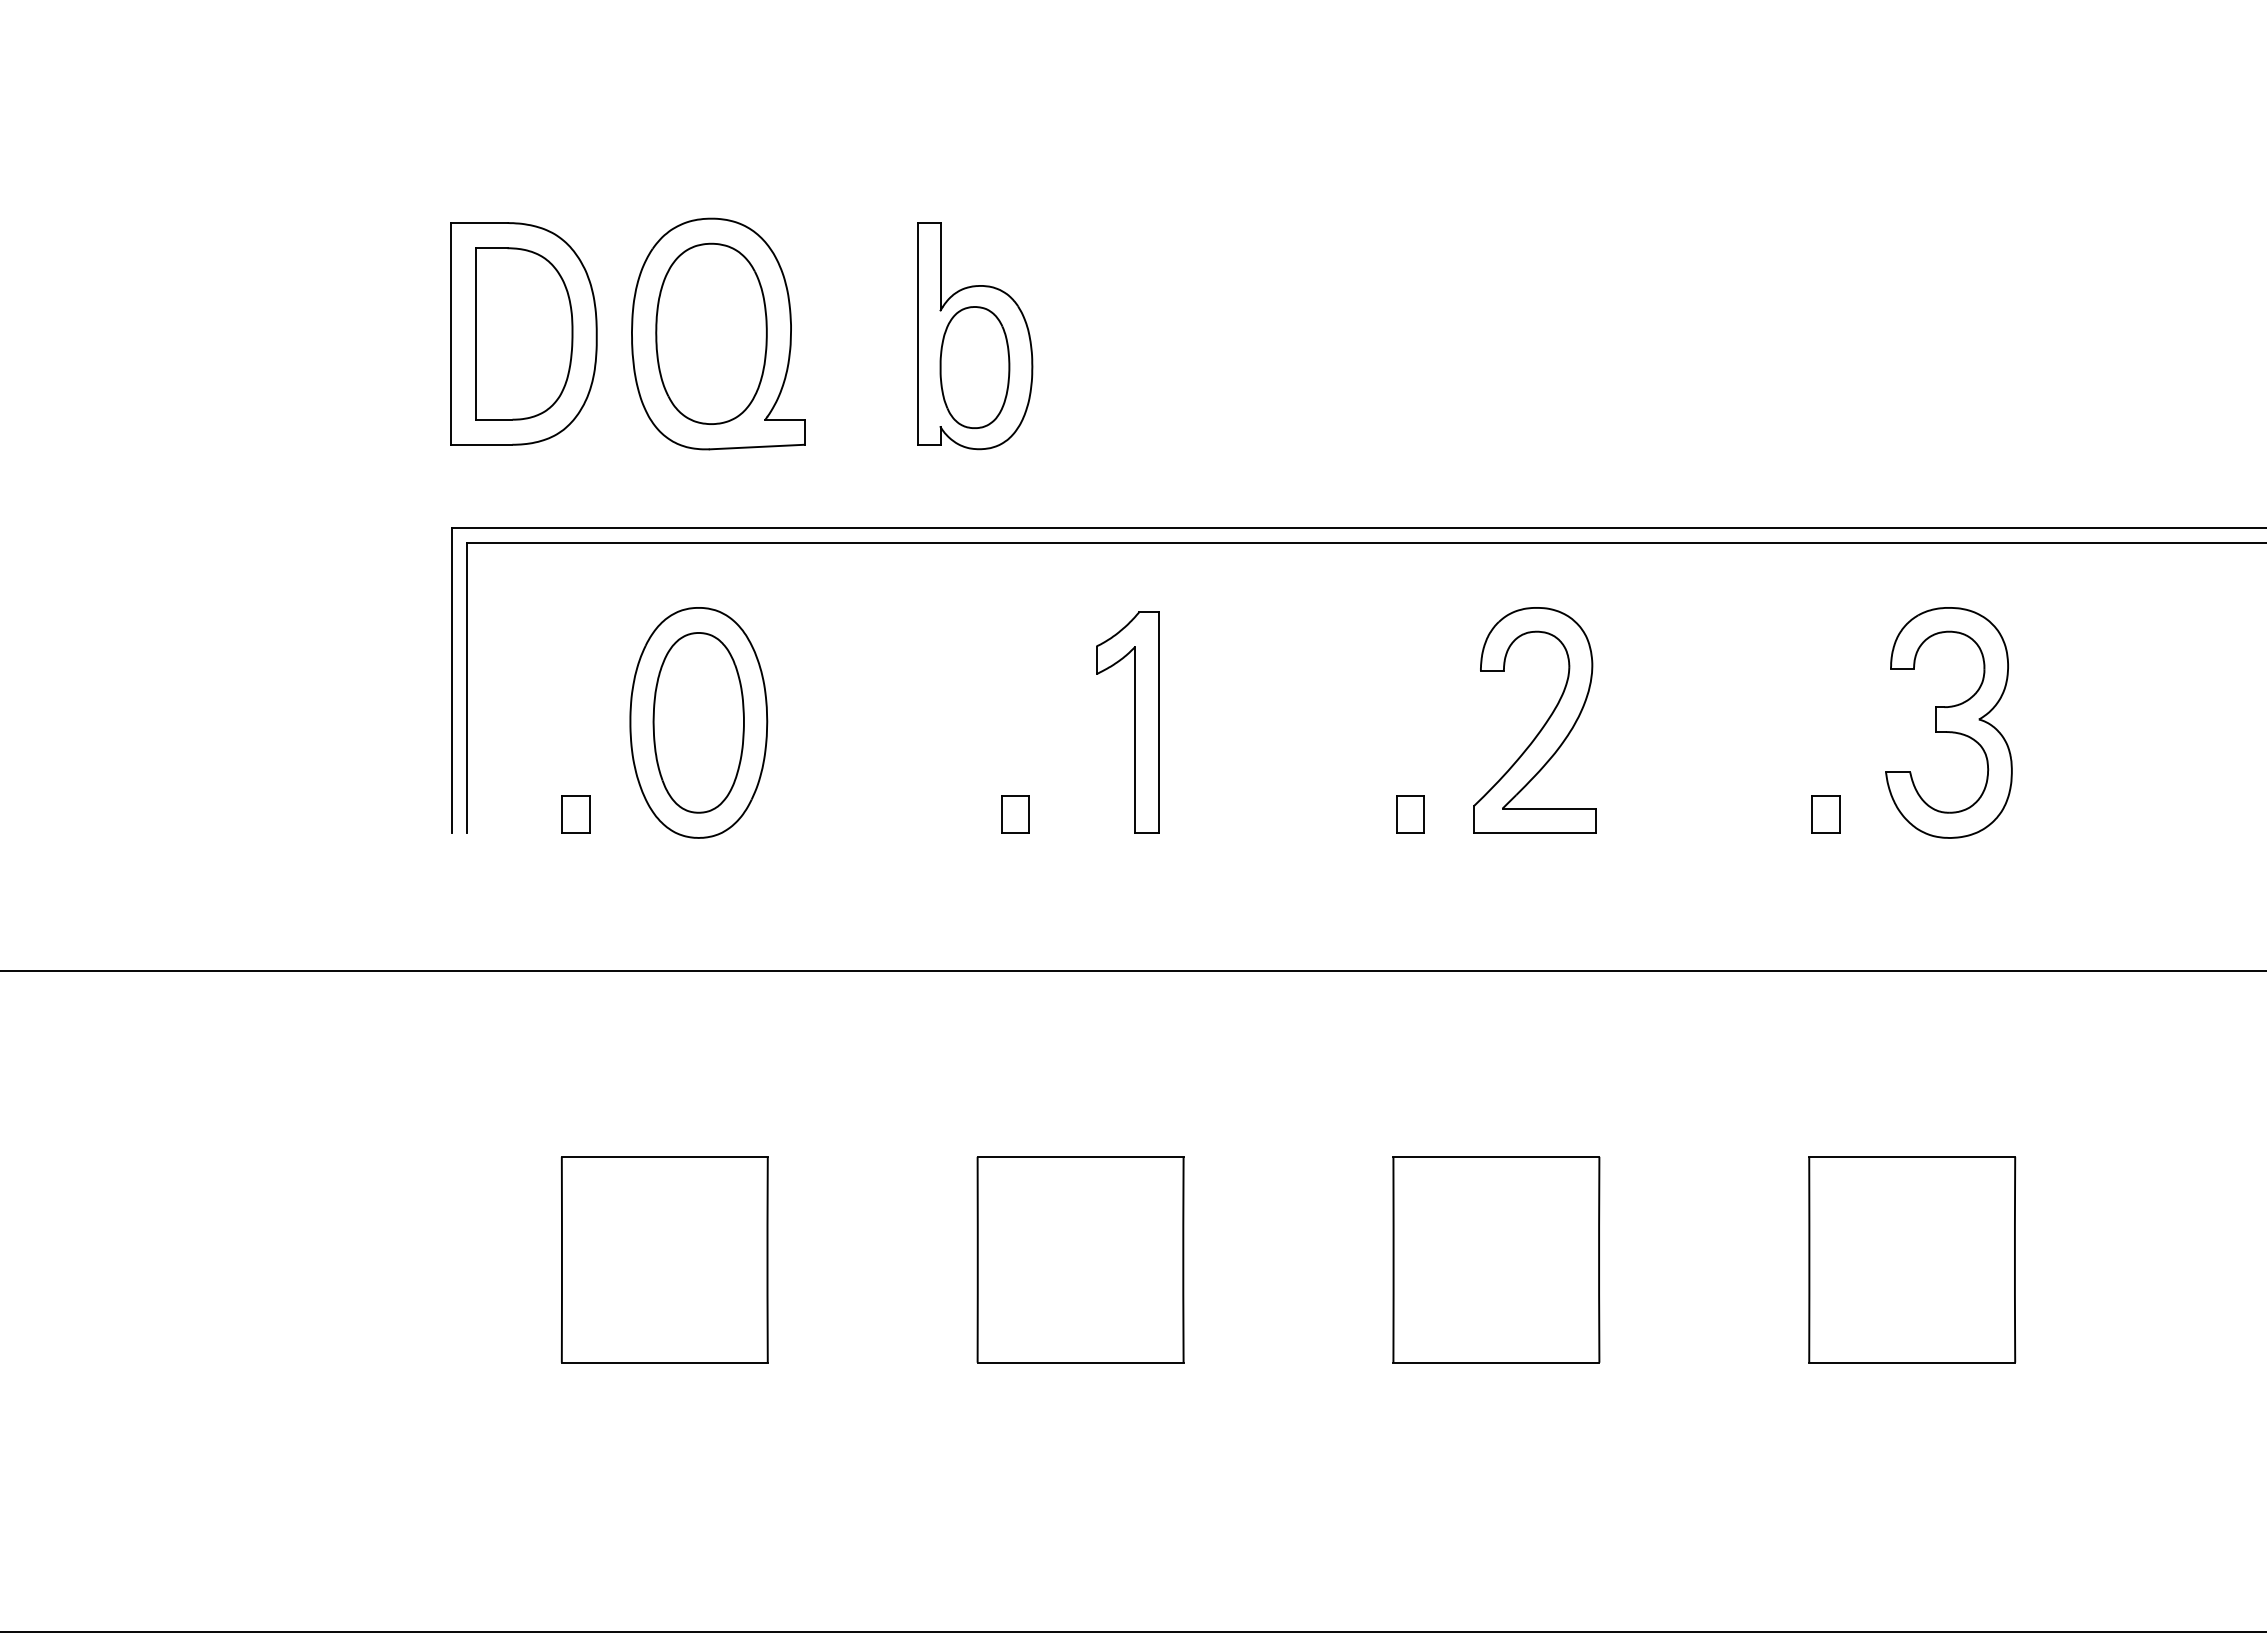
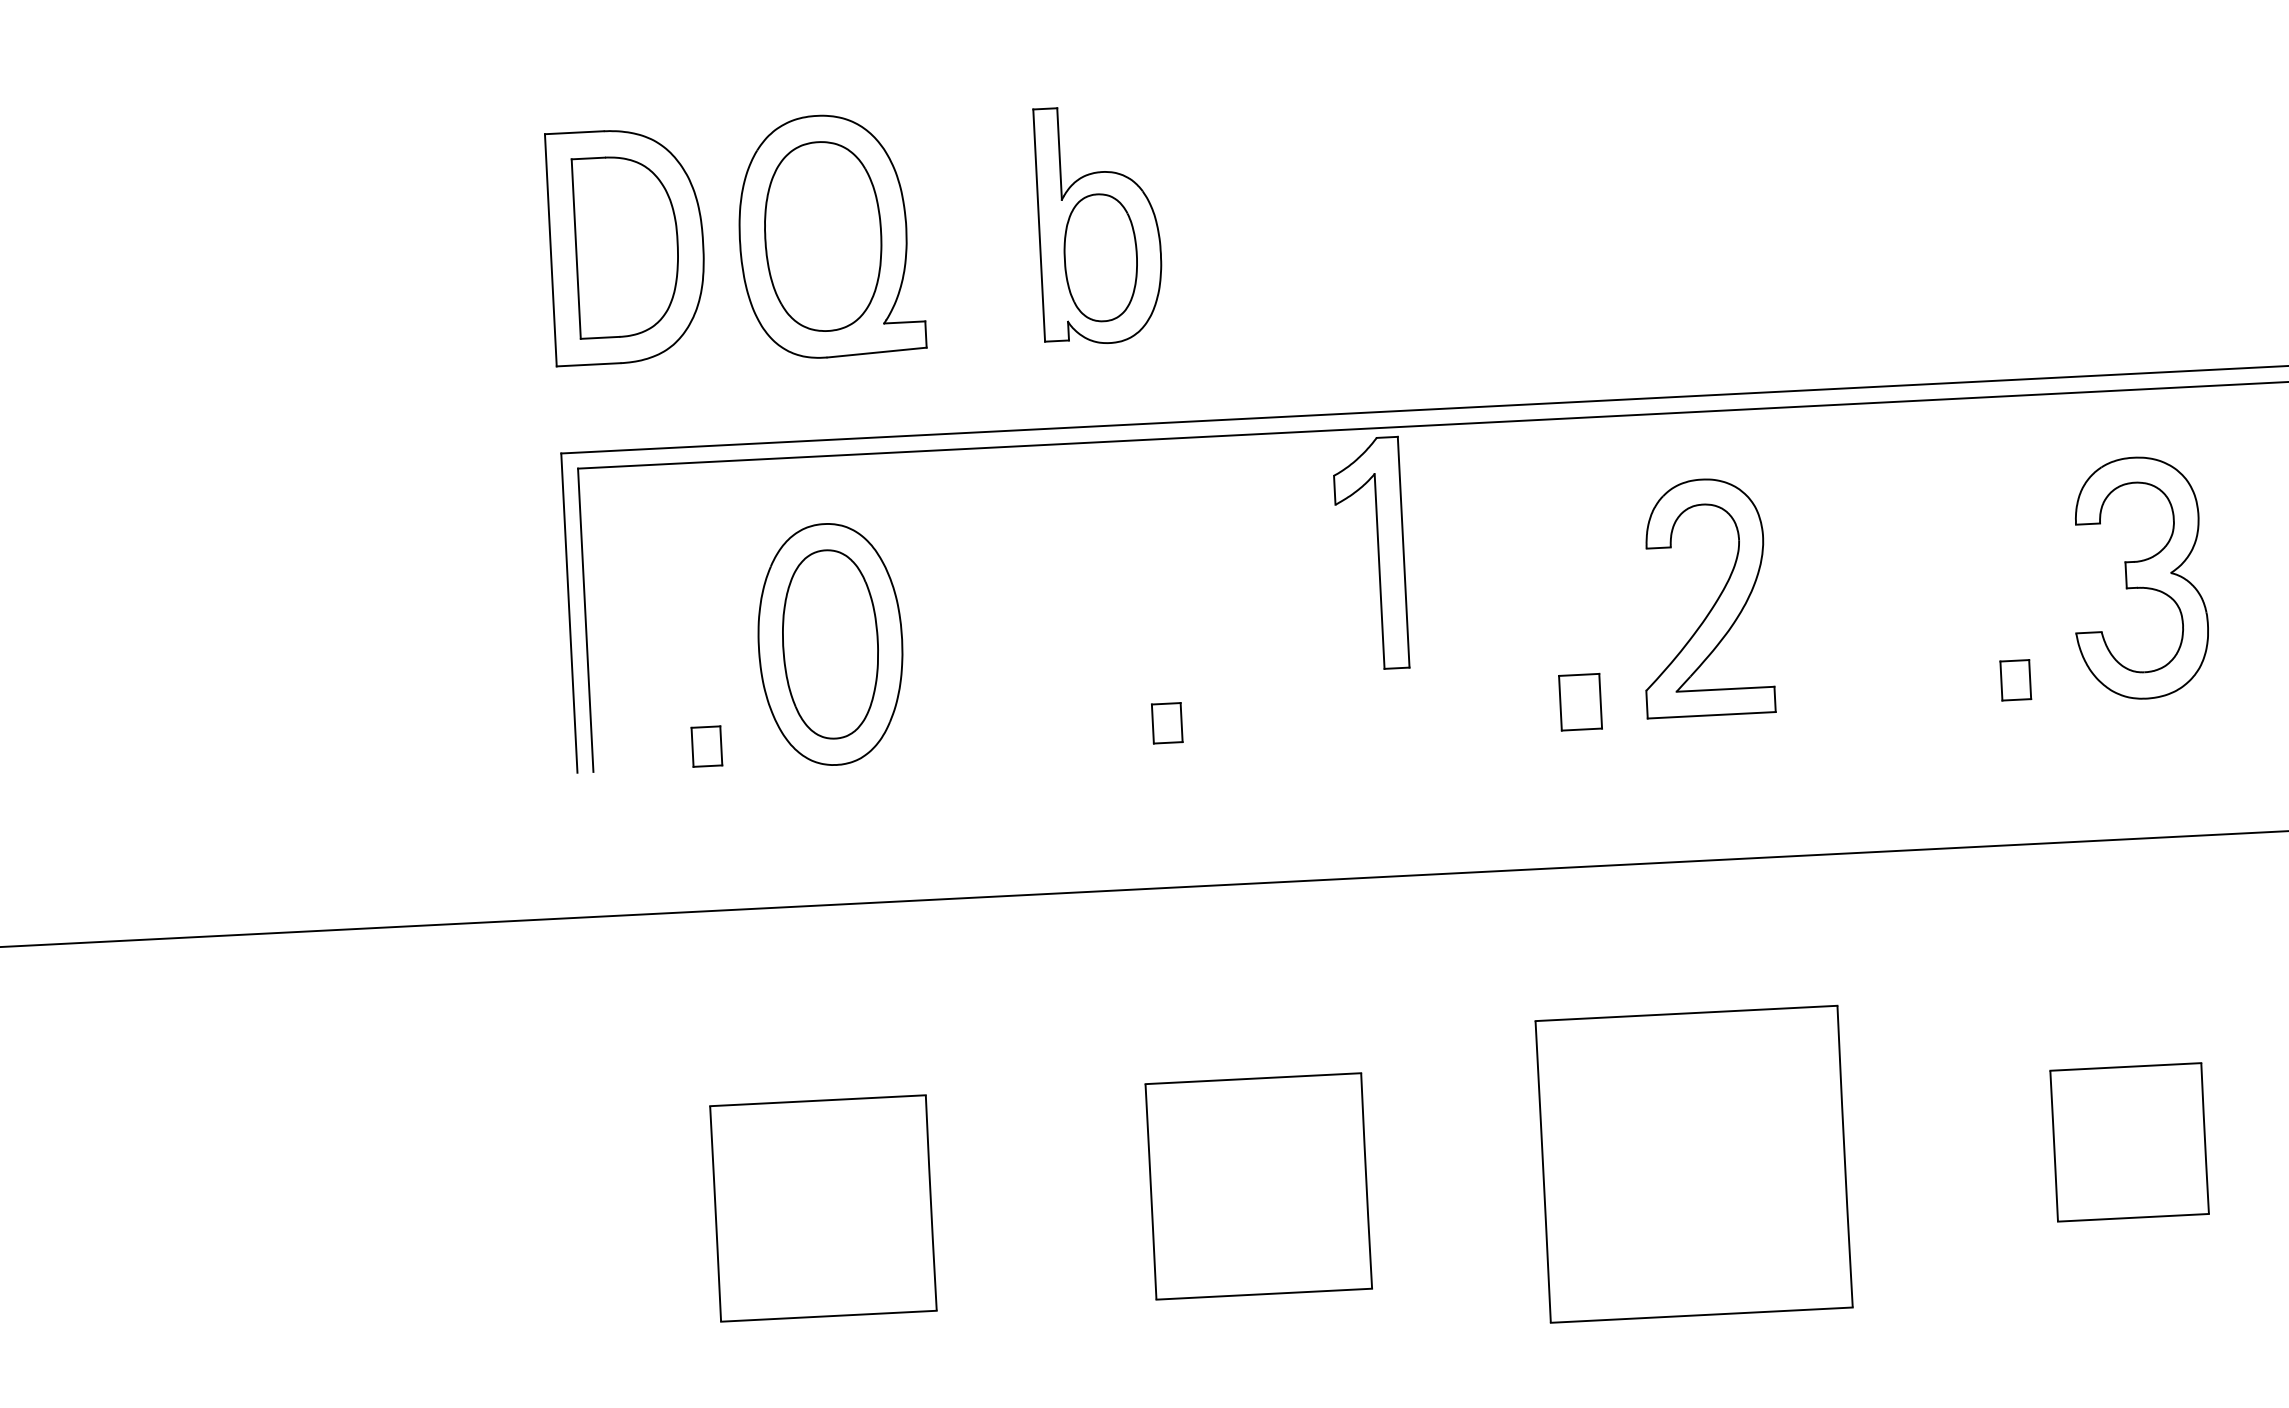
part: (1134, 722) -> (1377, 553), moved
part: (1410, 814) -> (1580, 702), size x1.4
part: (1496, 1259) -> (1694, 1164), size x1.4
part: (1912, 1259) -> (2129, 1141), size x0.7

